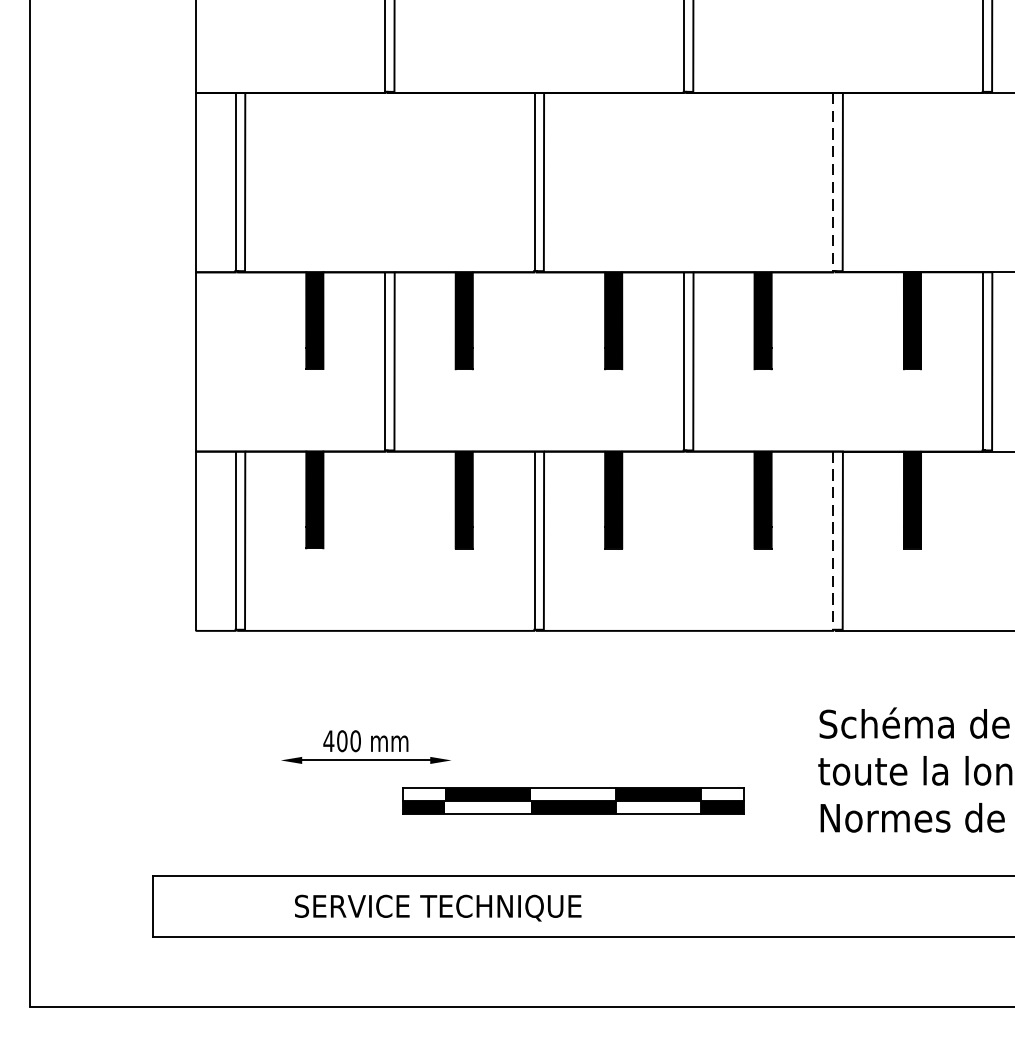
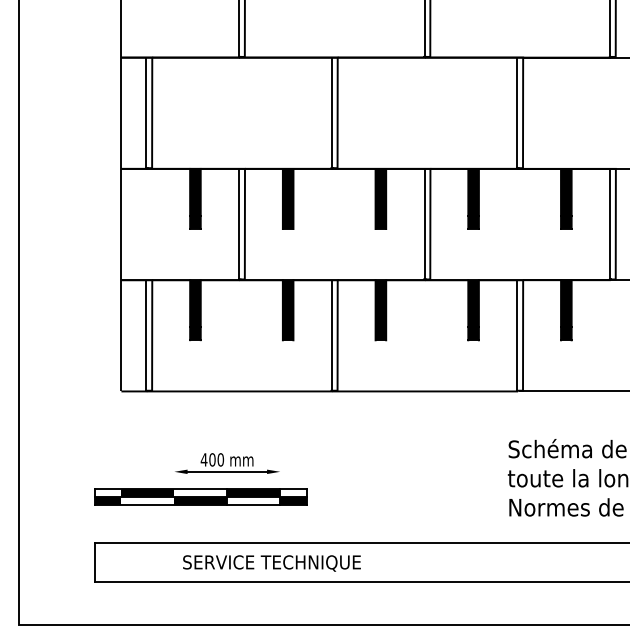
line: (833, 183) -> (517, 113), dashed -> solid
line: (833, 540) -> (517, 335), dashed -> solid
part: (572, 800) -> (200, 496), moved

